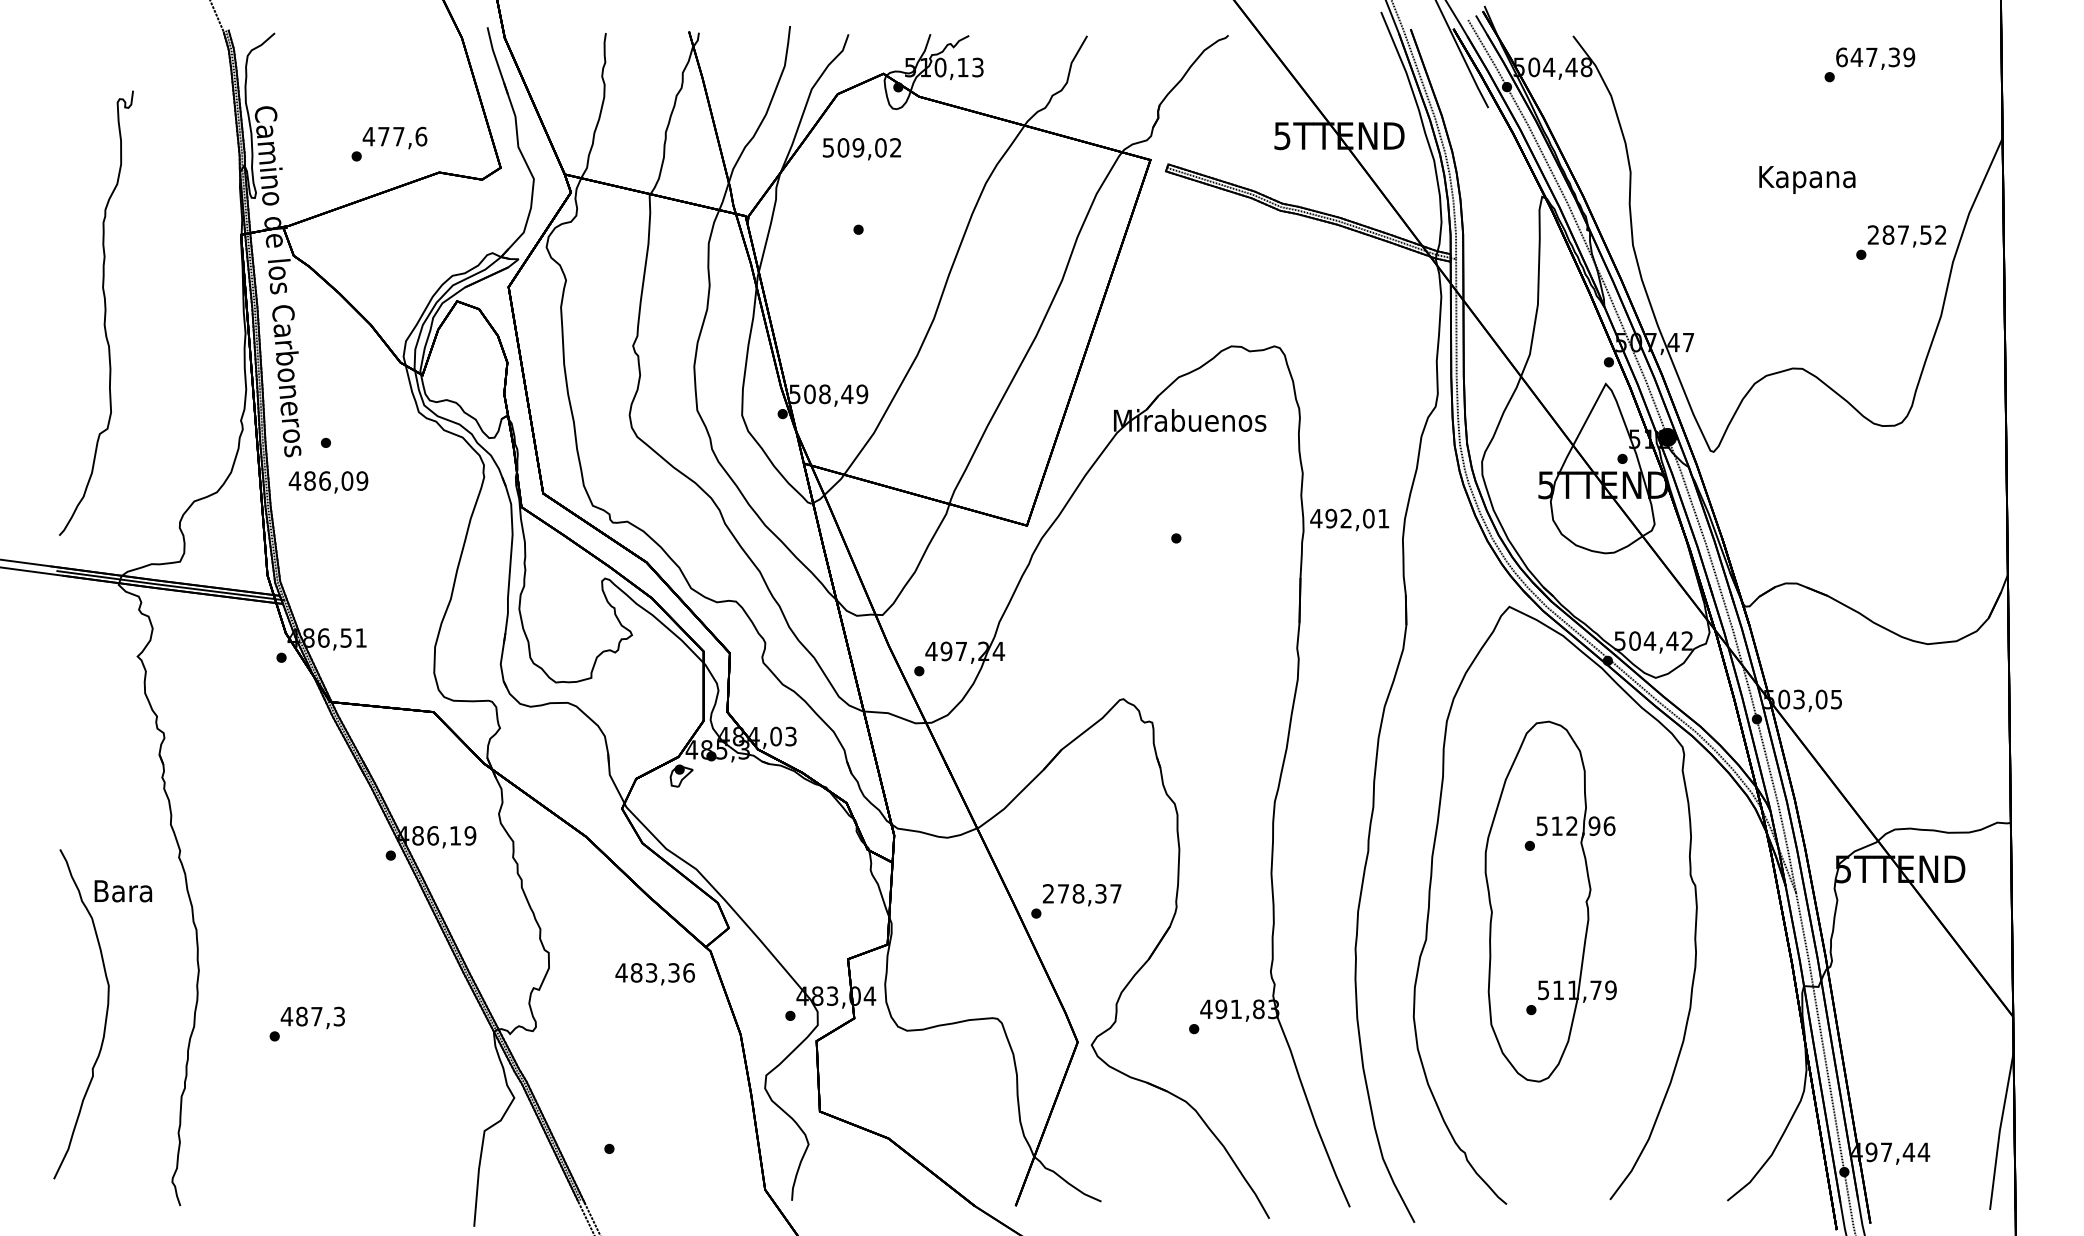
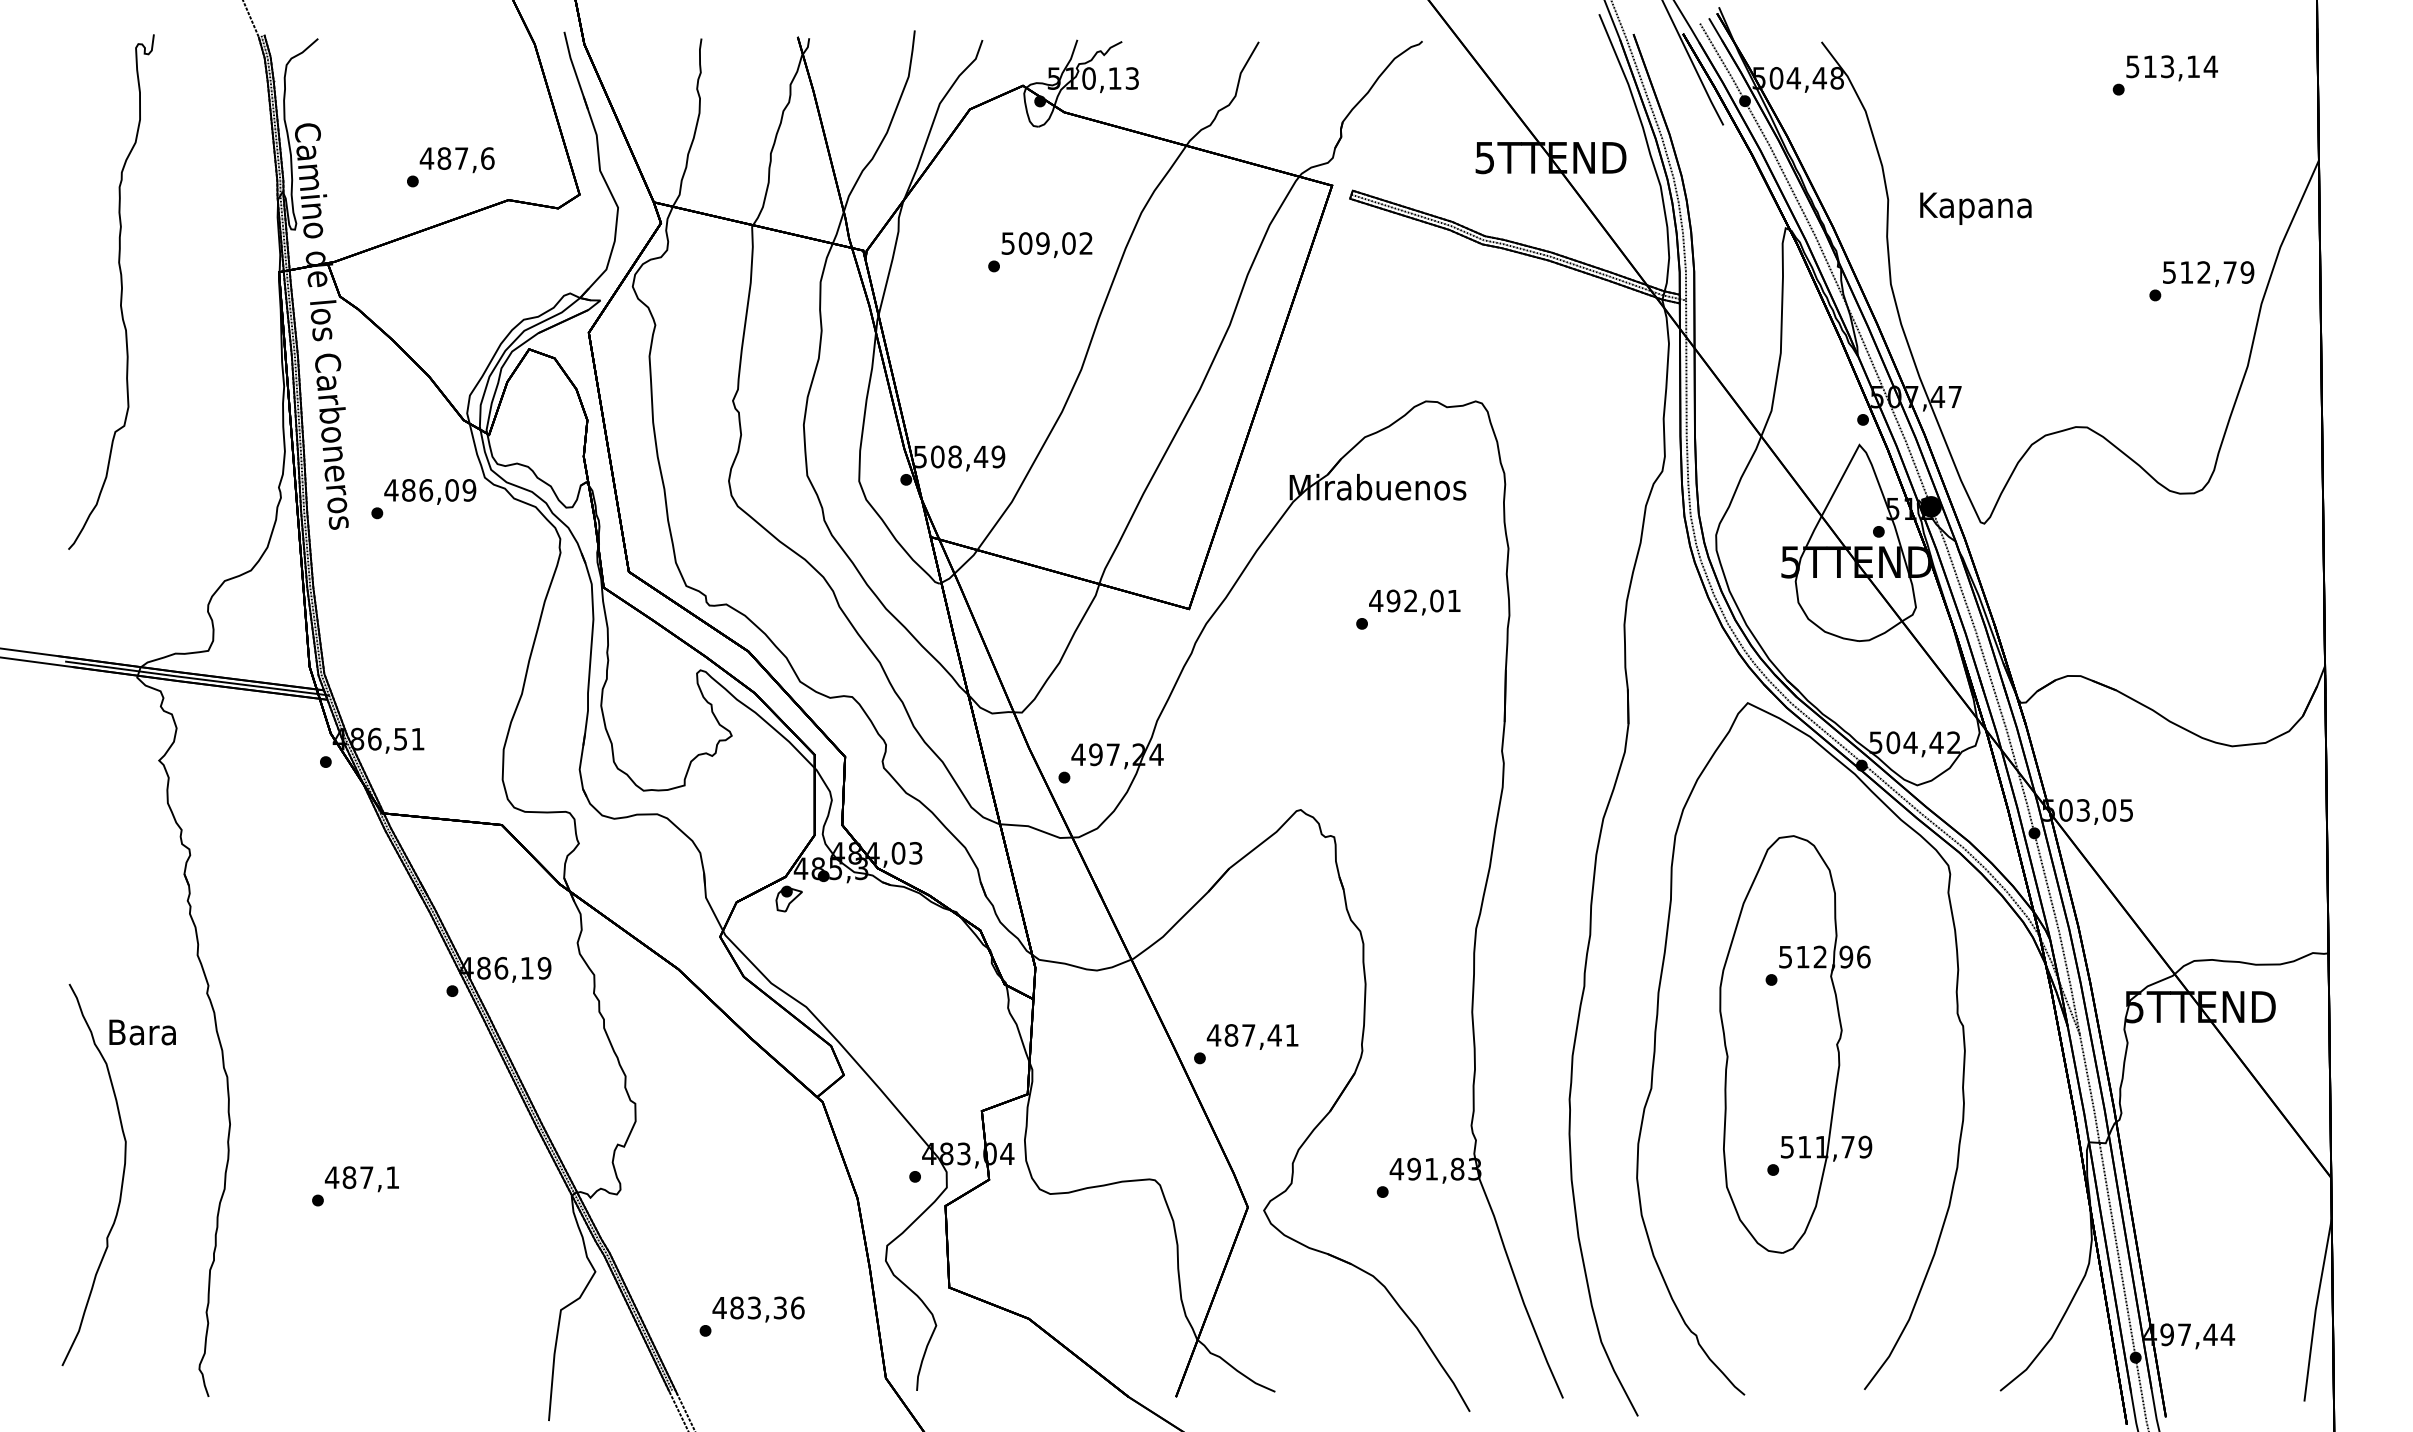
text: (1876, 57) -> (2172, 66), 647,39 -> 513,14
text: (384, 136) -> (444, 158), 477,6 -> 487,6
text: (861, 149) -> (1046, 245), moved
text: (1807, 179) -> (1975, 208), moved
text: (1907, 235) -> (2208, 272), 287,52 -> 512,79
part: (104, 312) -> (120, 291), moved
text: (328, 481) -> (430, 491), moved
text: (1349, 519) -> (1414, 602), moved
text: (1081, 893) -> (1252, 1035), 278,37 -> 487,41
text: (655, 974) -> (758, 1309), moved
text: (339, 1016) -> (392, 1177), 487,3 -> 487,1

